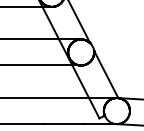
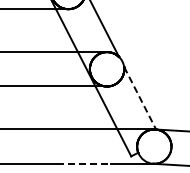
line: (106, 74) -> (140, 98), solid -> dashed
line: (64, 123) -> (84, 163), solid -> dashed

